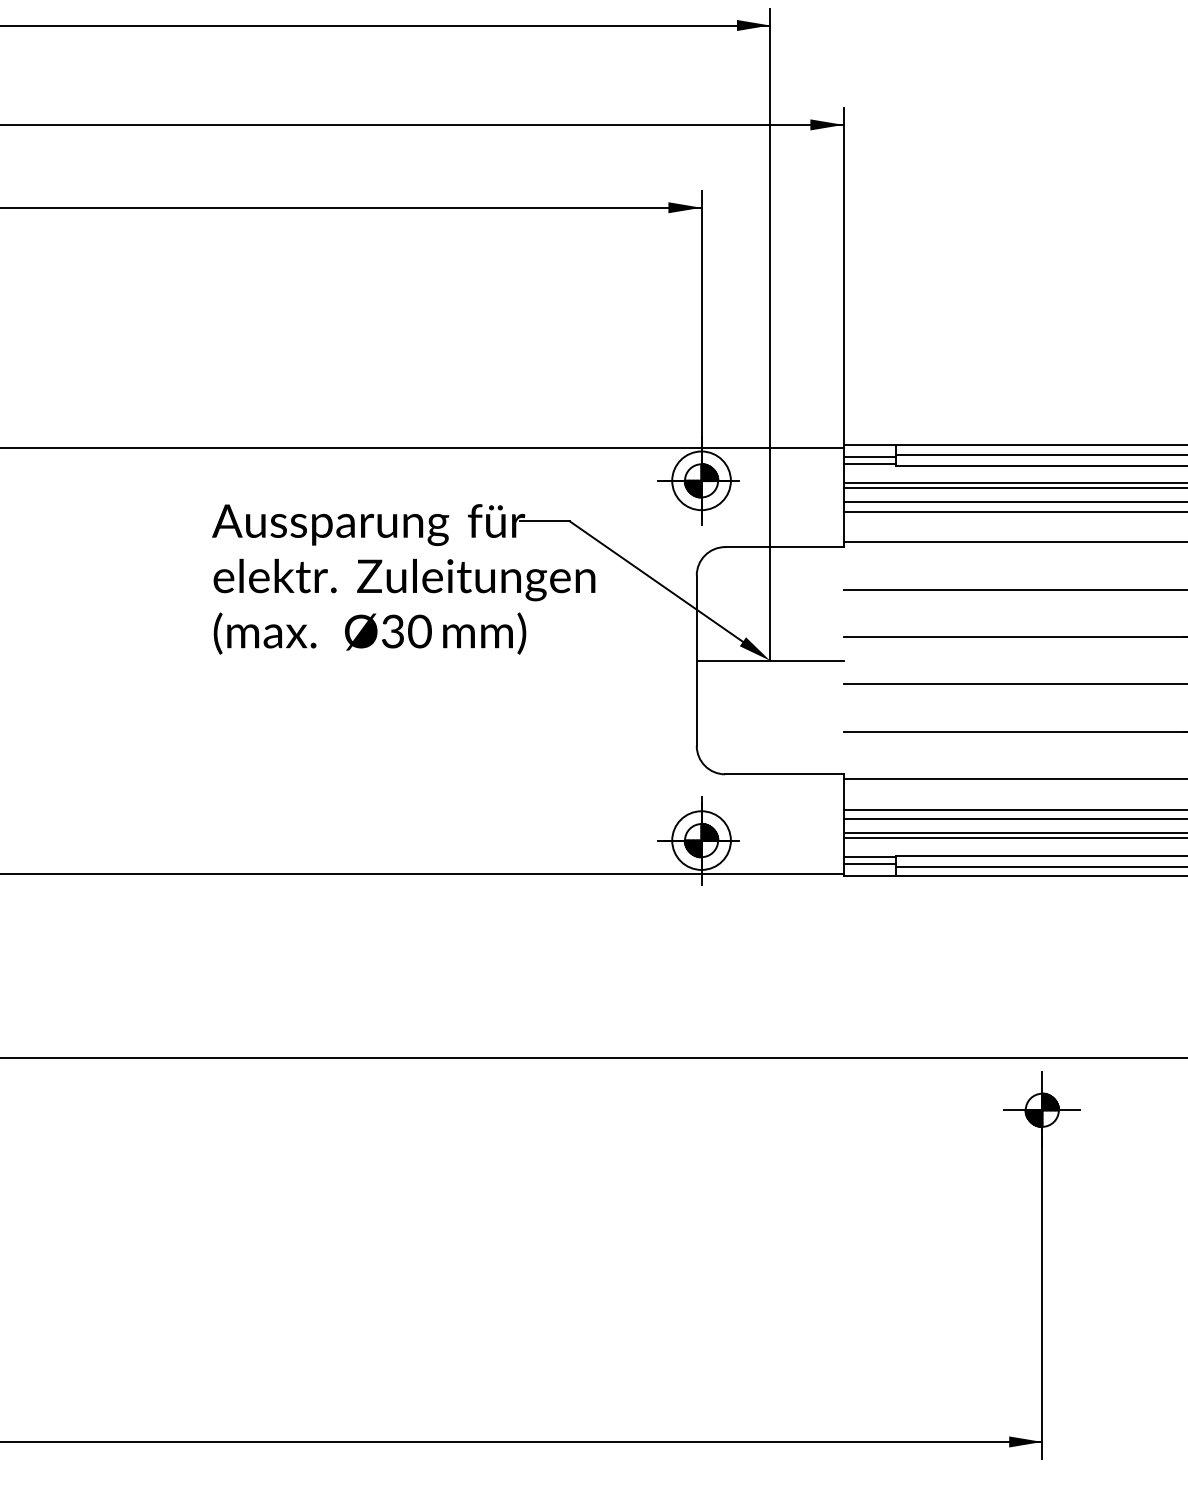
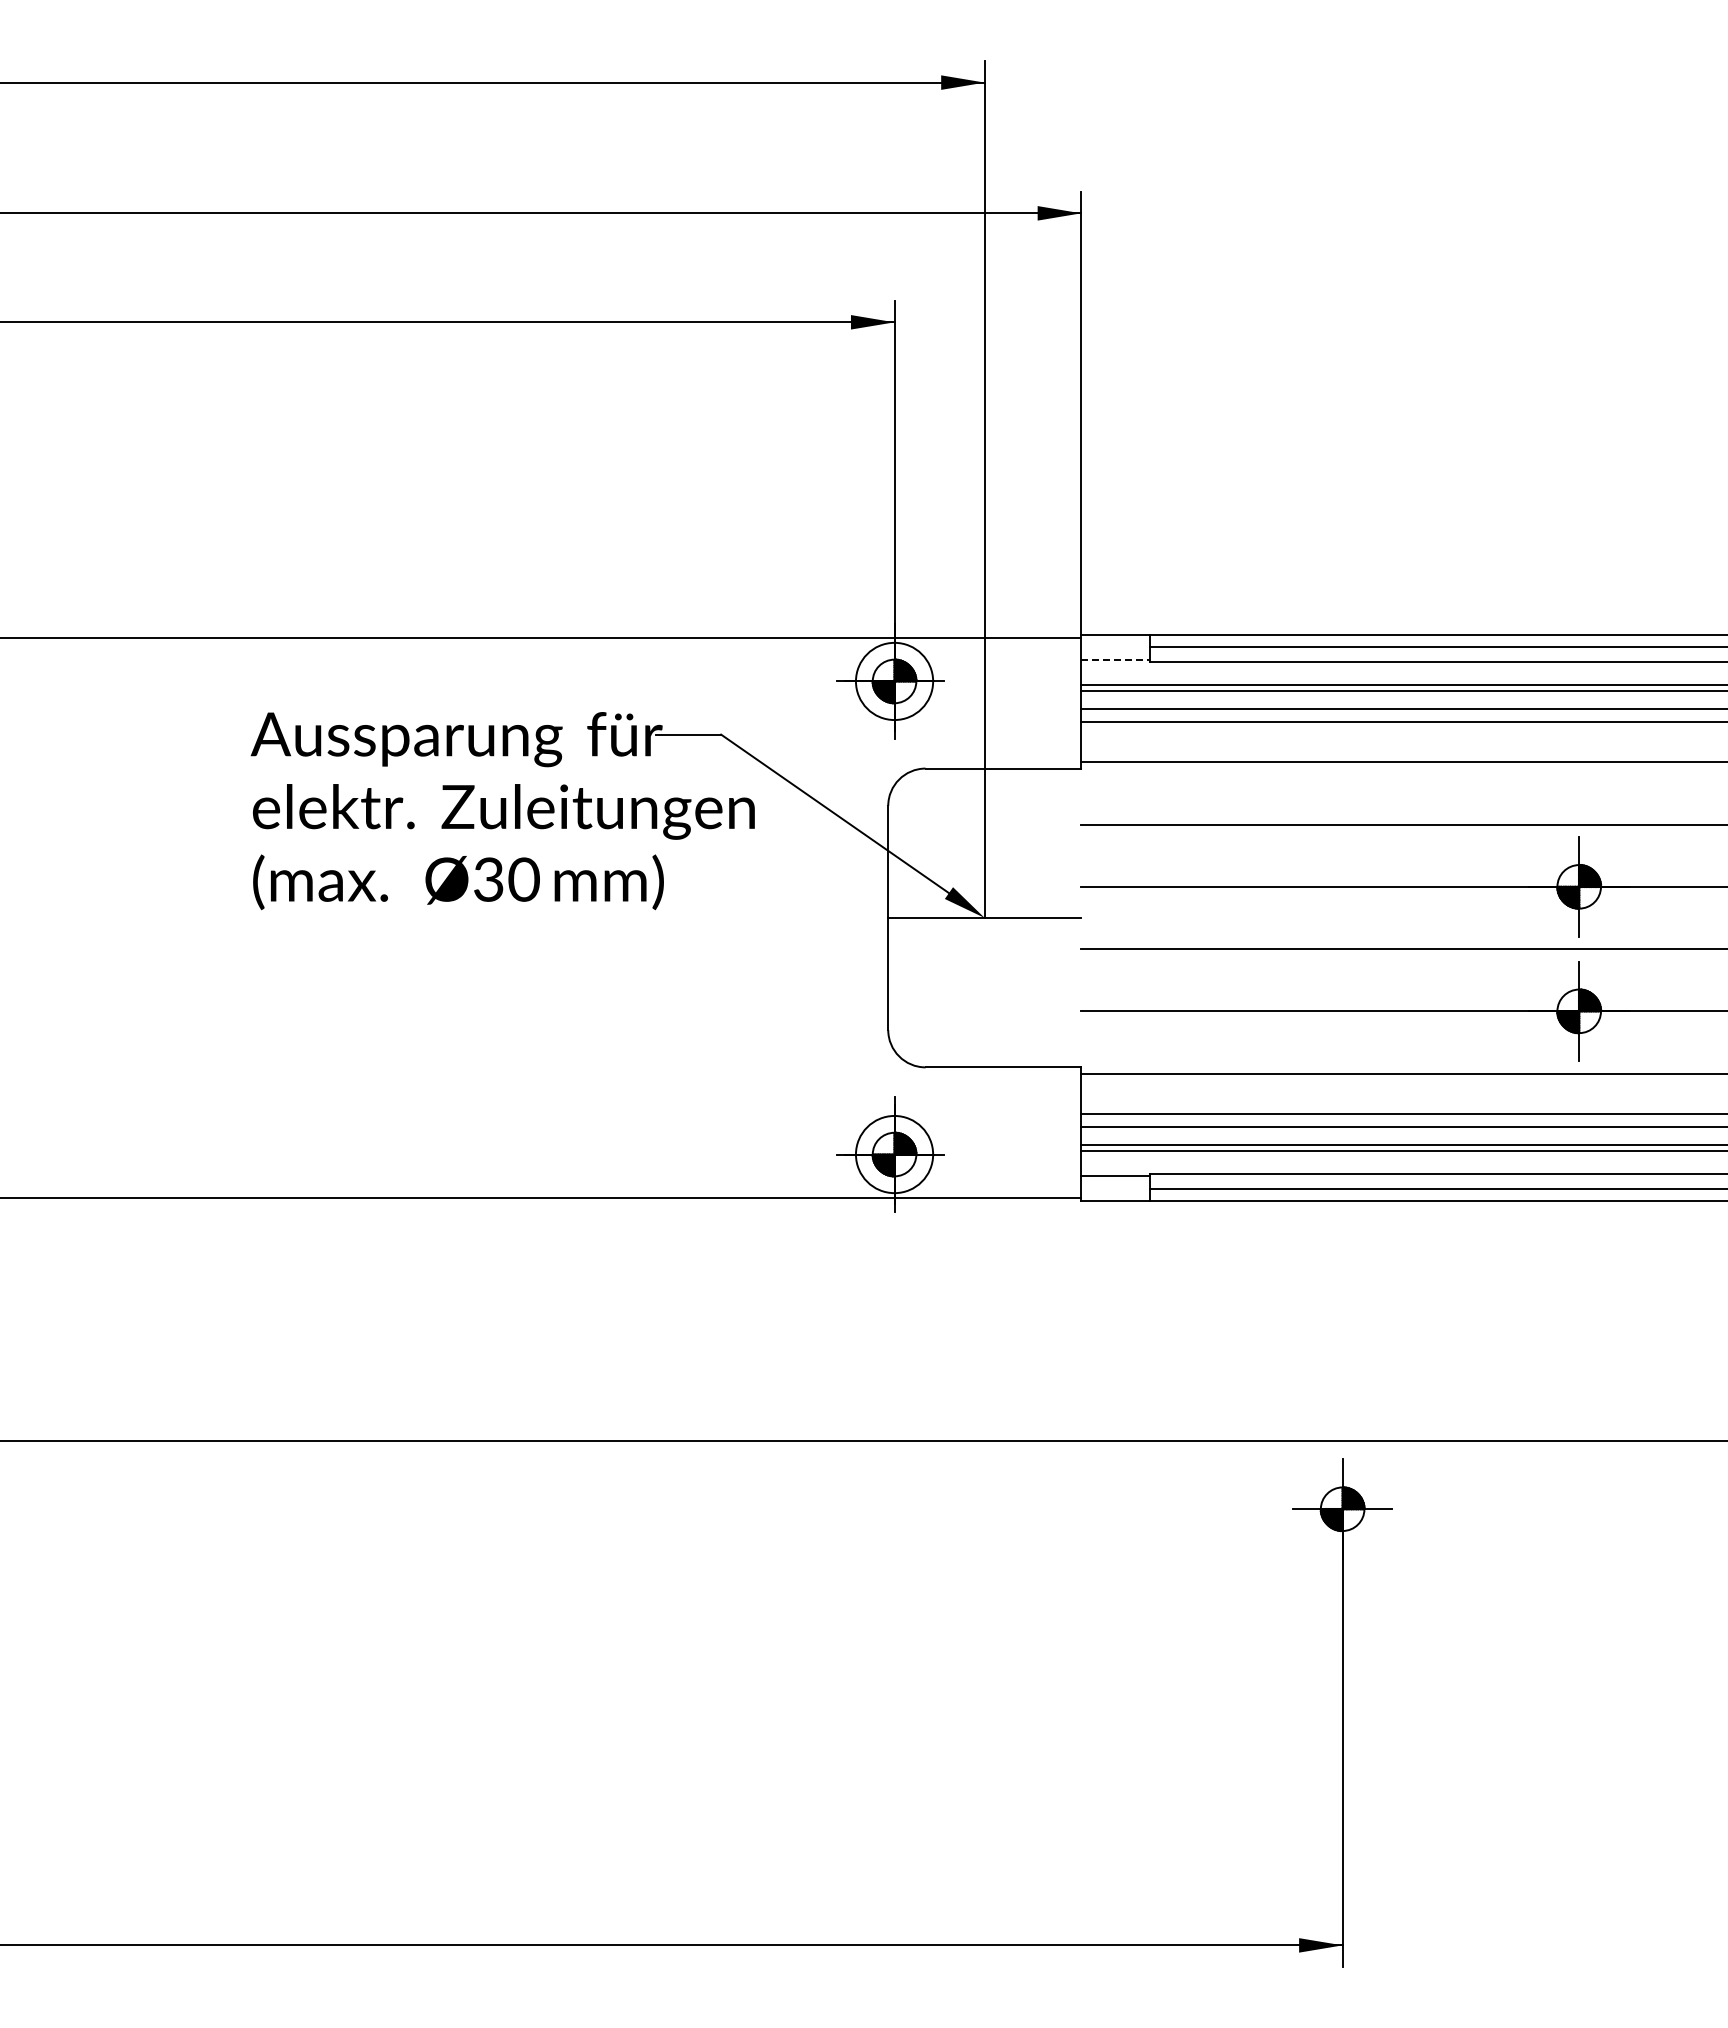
line: (869, 457) -> (1115, 650), removed
line: (869, 464) -> (1115, 659), solid -> dashed
line: (869, 864) -> (1115, 1185), removed

